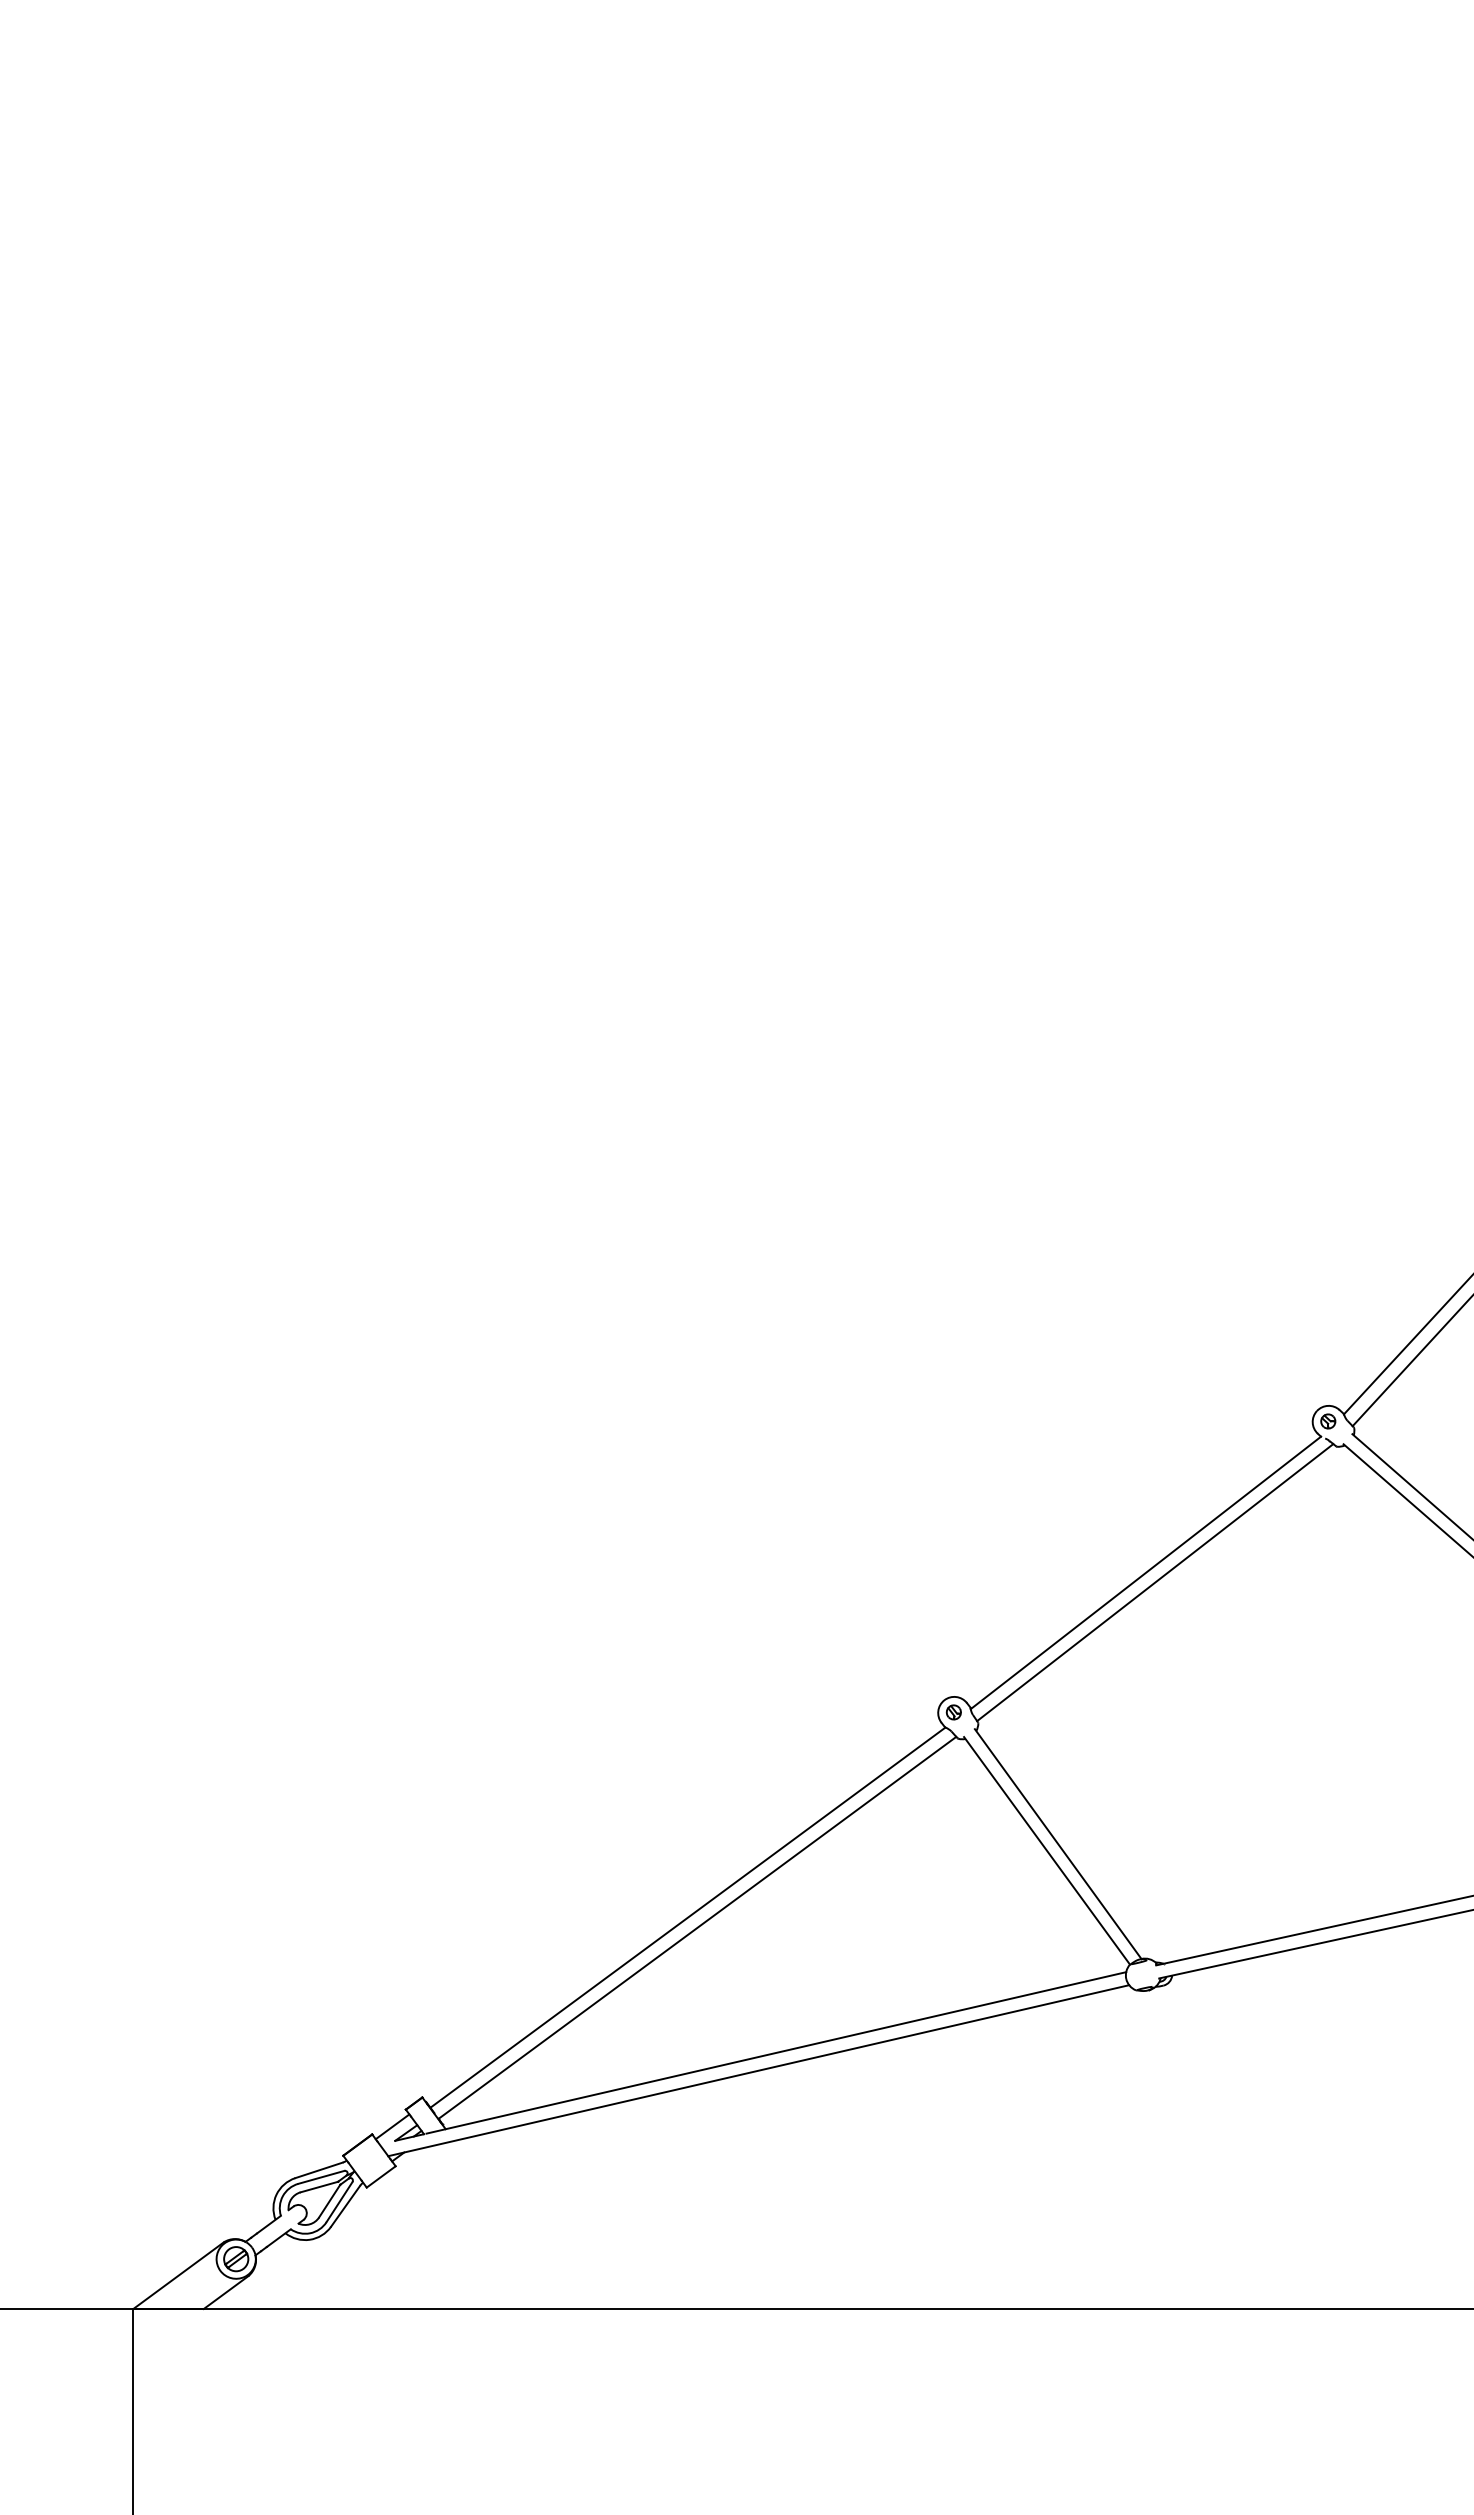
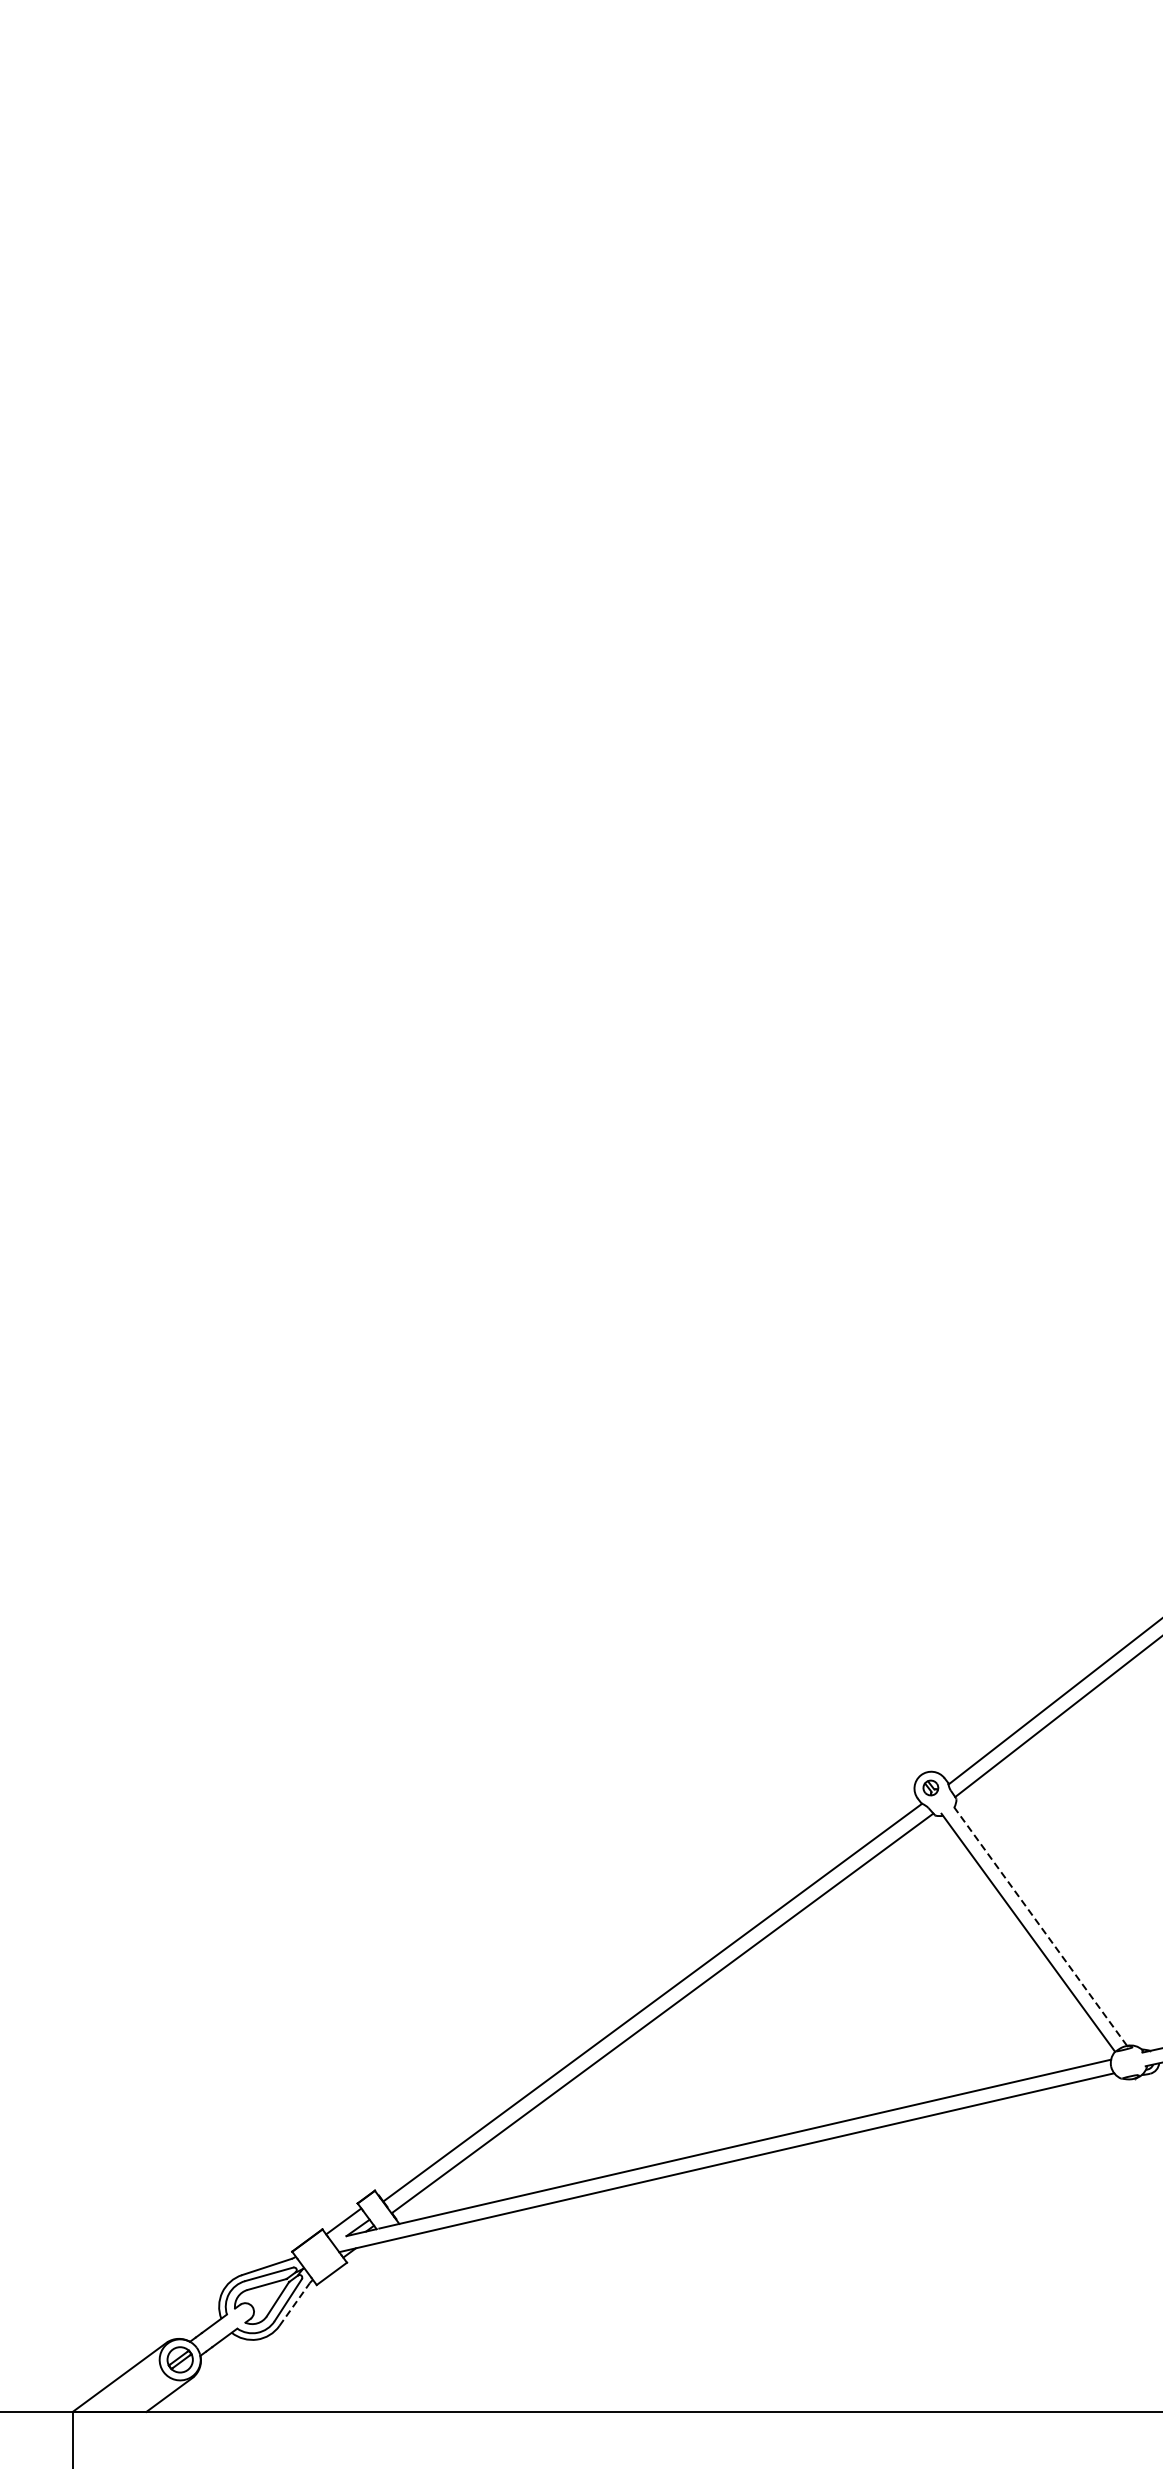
line: (1058, 1844) -> (1040, 1926), solid -> dashed
line: (345, 2206) -> (294, 2304), solid -> dashed

